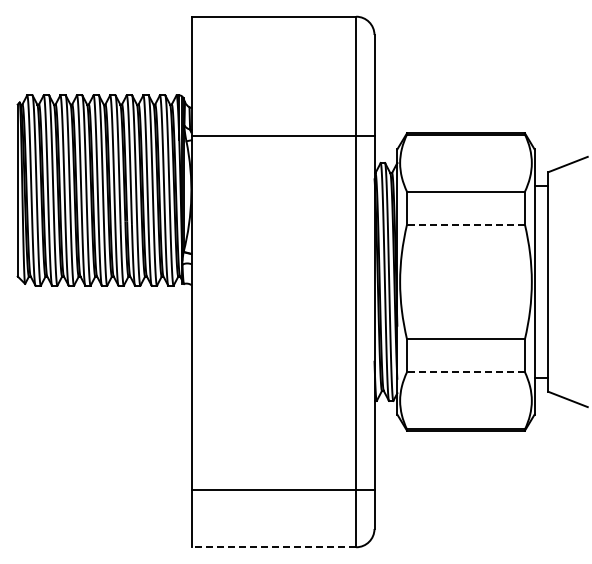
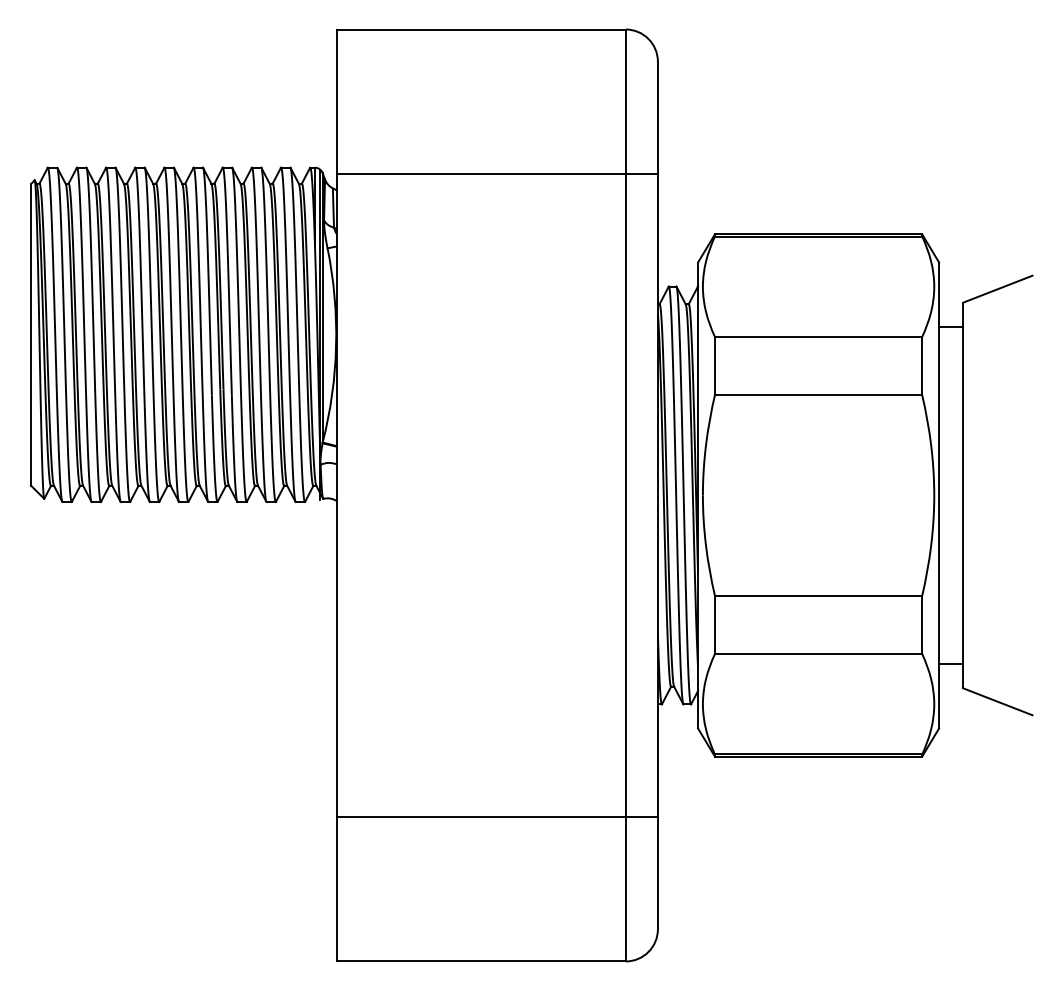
line: (282, 136) -> (496, 174), moved
line: (465, 224) -> (817, 394), dashed -> solid
line: (465, 372) -> (817, 654), dashed -> solid
line: (282, 489) -> (496, 816), moved
line: (273, 547) -> (480, 961), dashed -> solid

